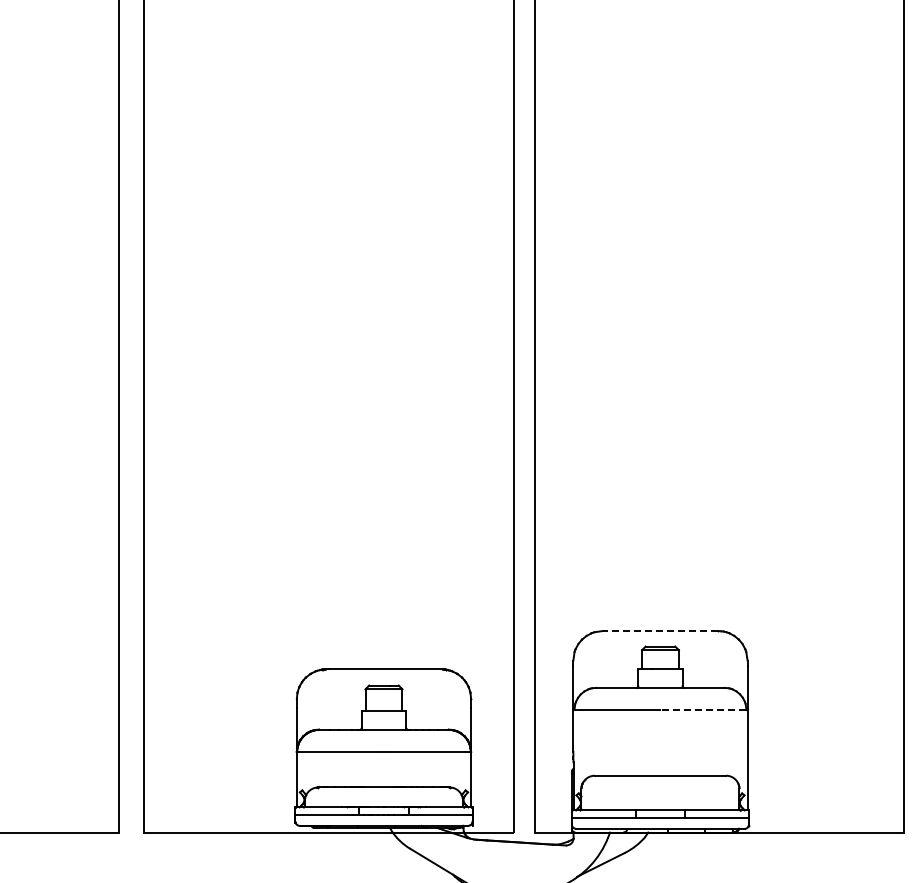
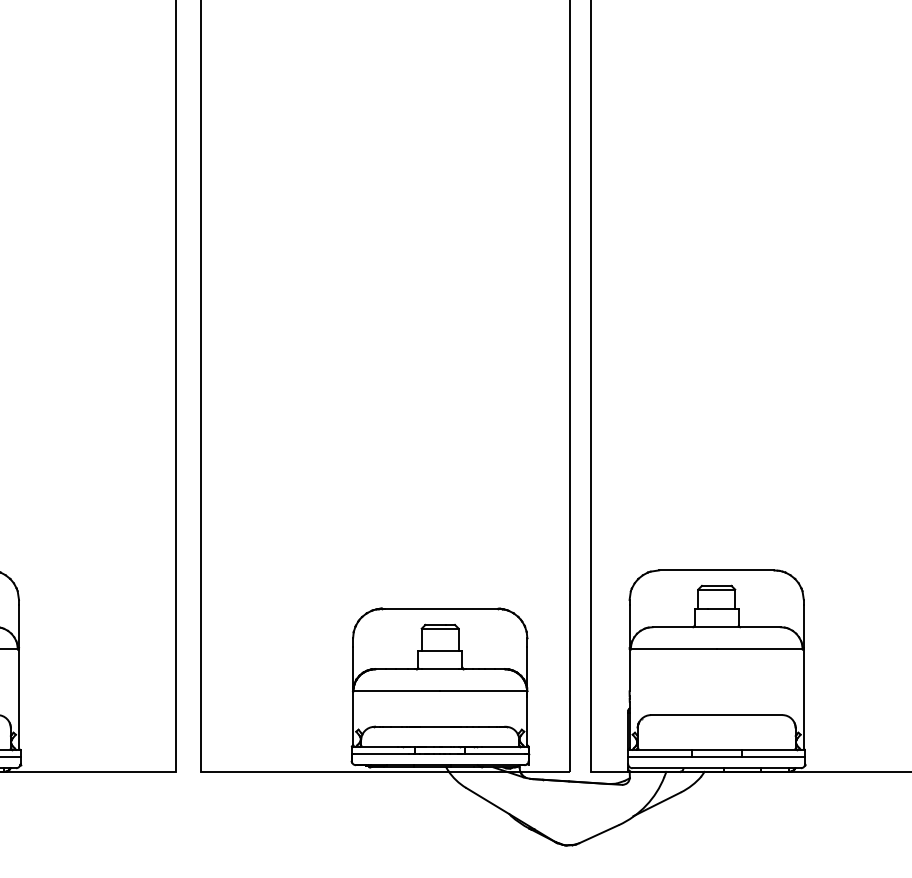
line: (660, 631) -> (716, 570), dashed -> solid
line: (702, 710) -> (758, 649), dashed -> solid

